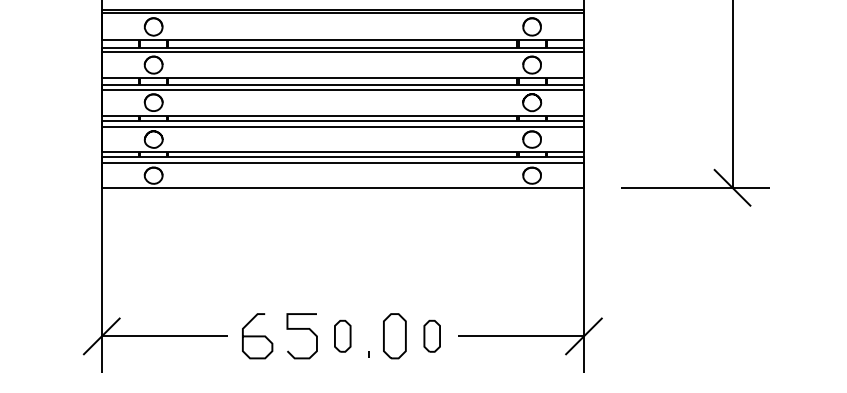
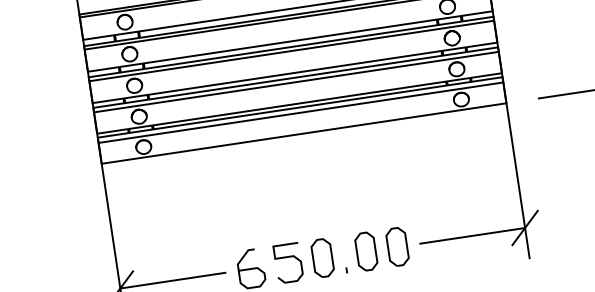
part: (342, 336) -> (322, 258), size x1.43
part: (432, 336) -> (397, 247), size x1.43

